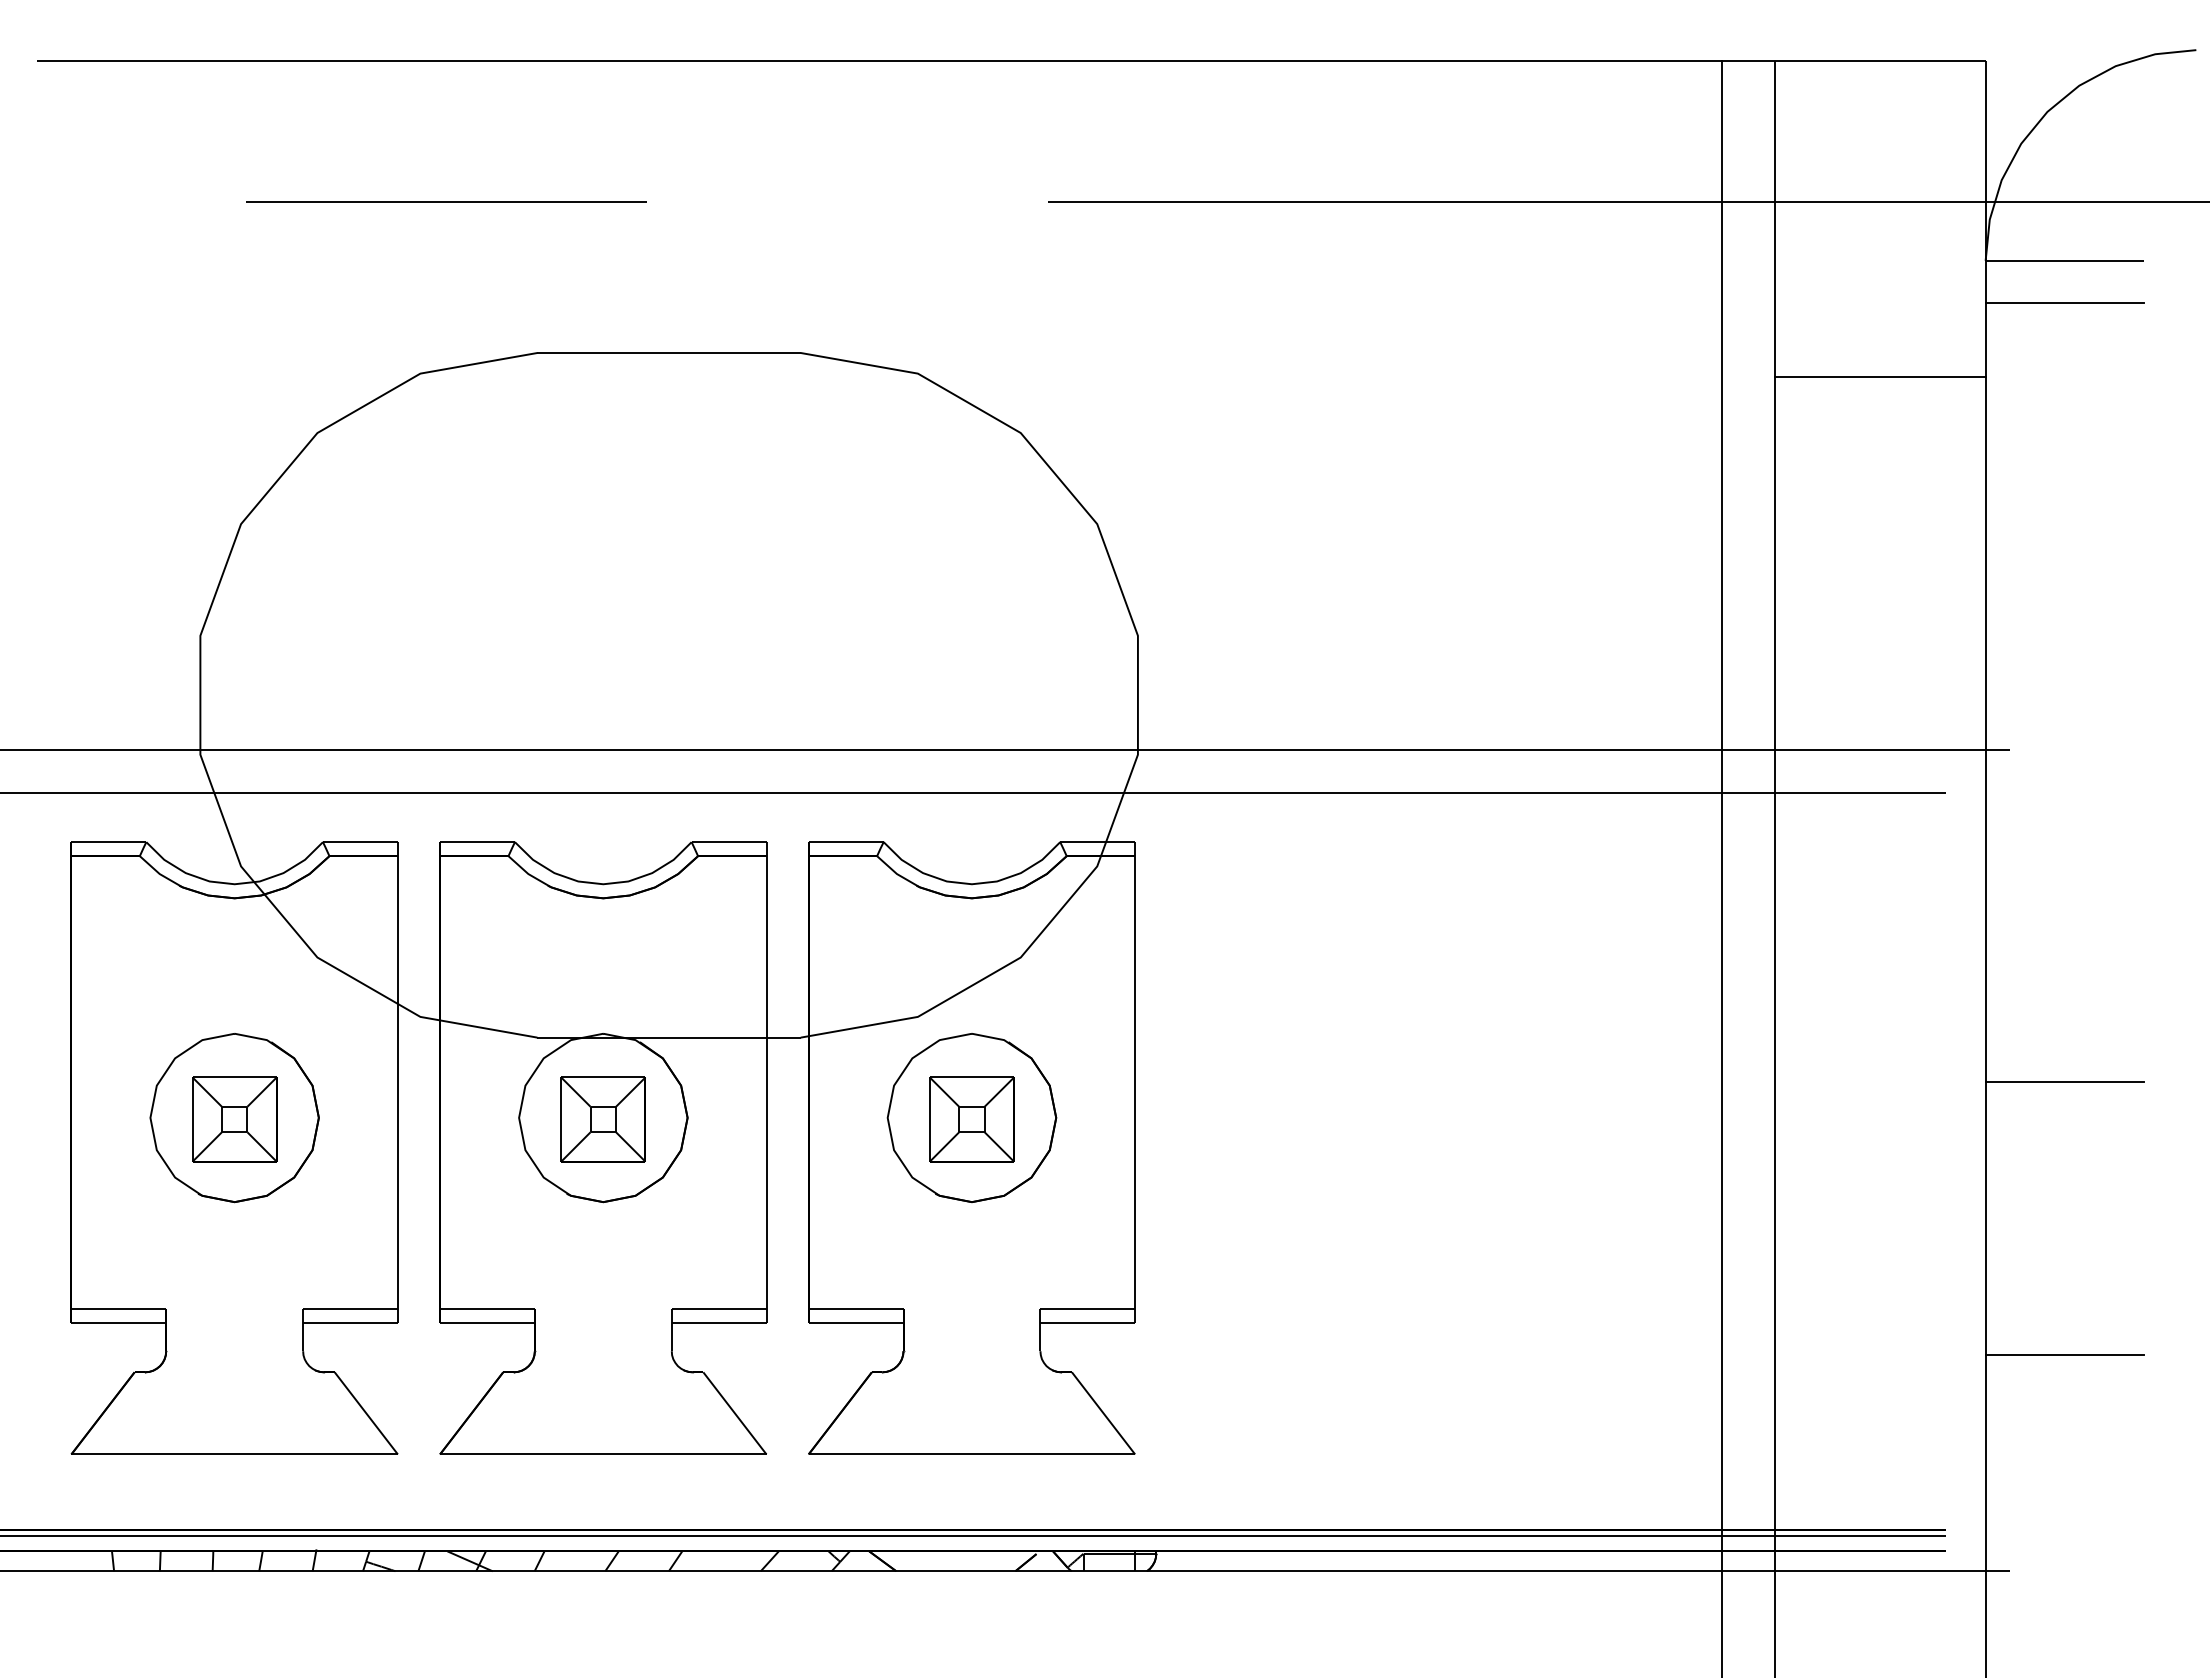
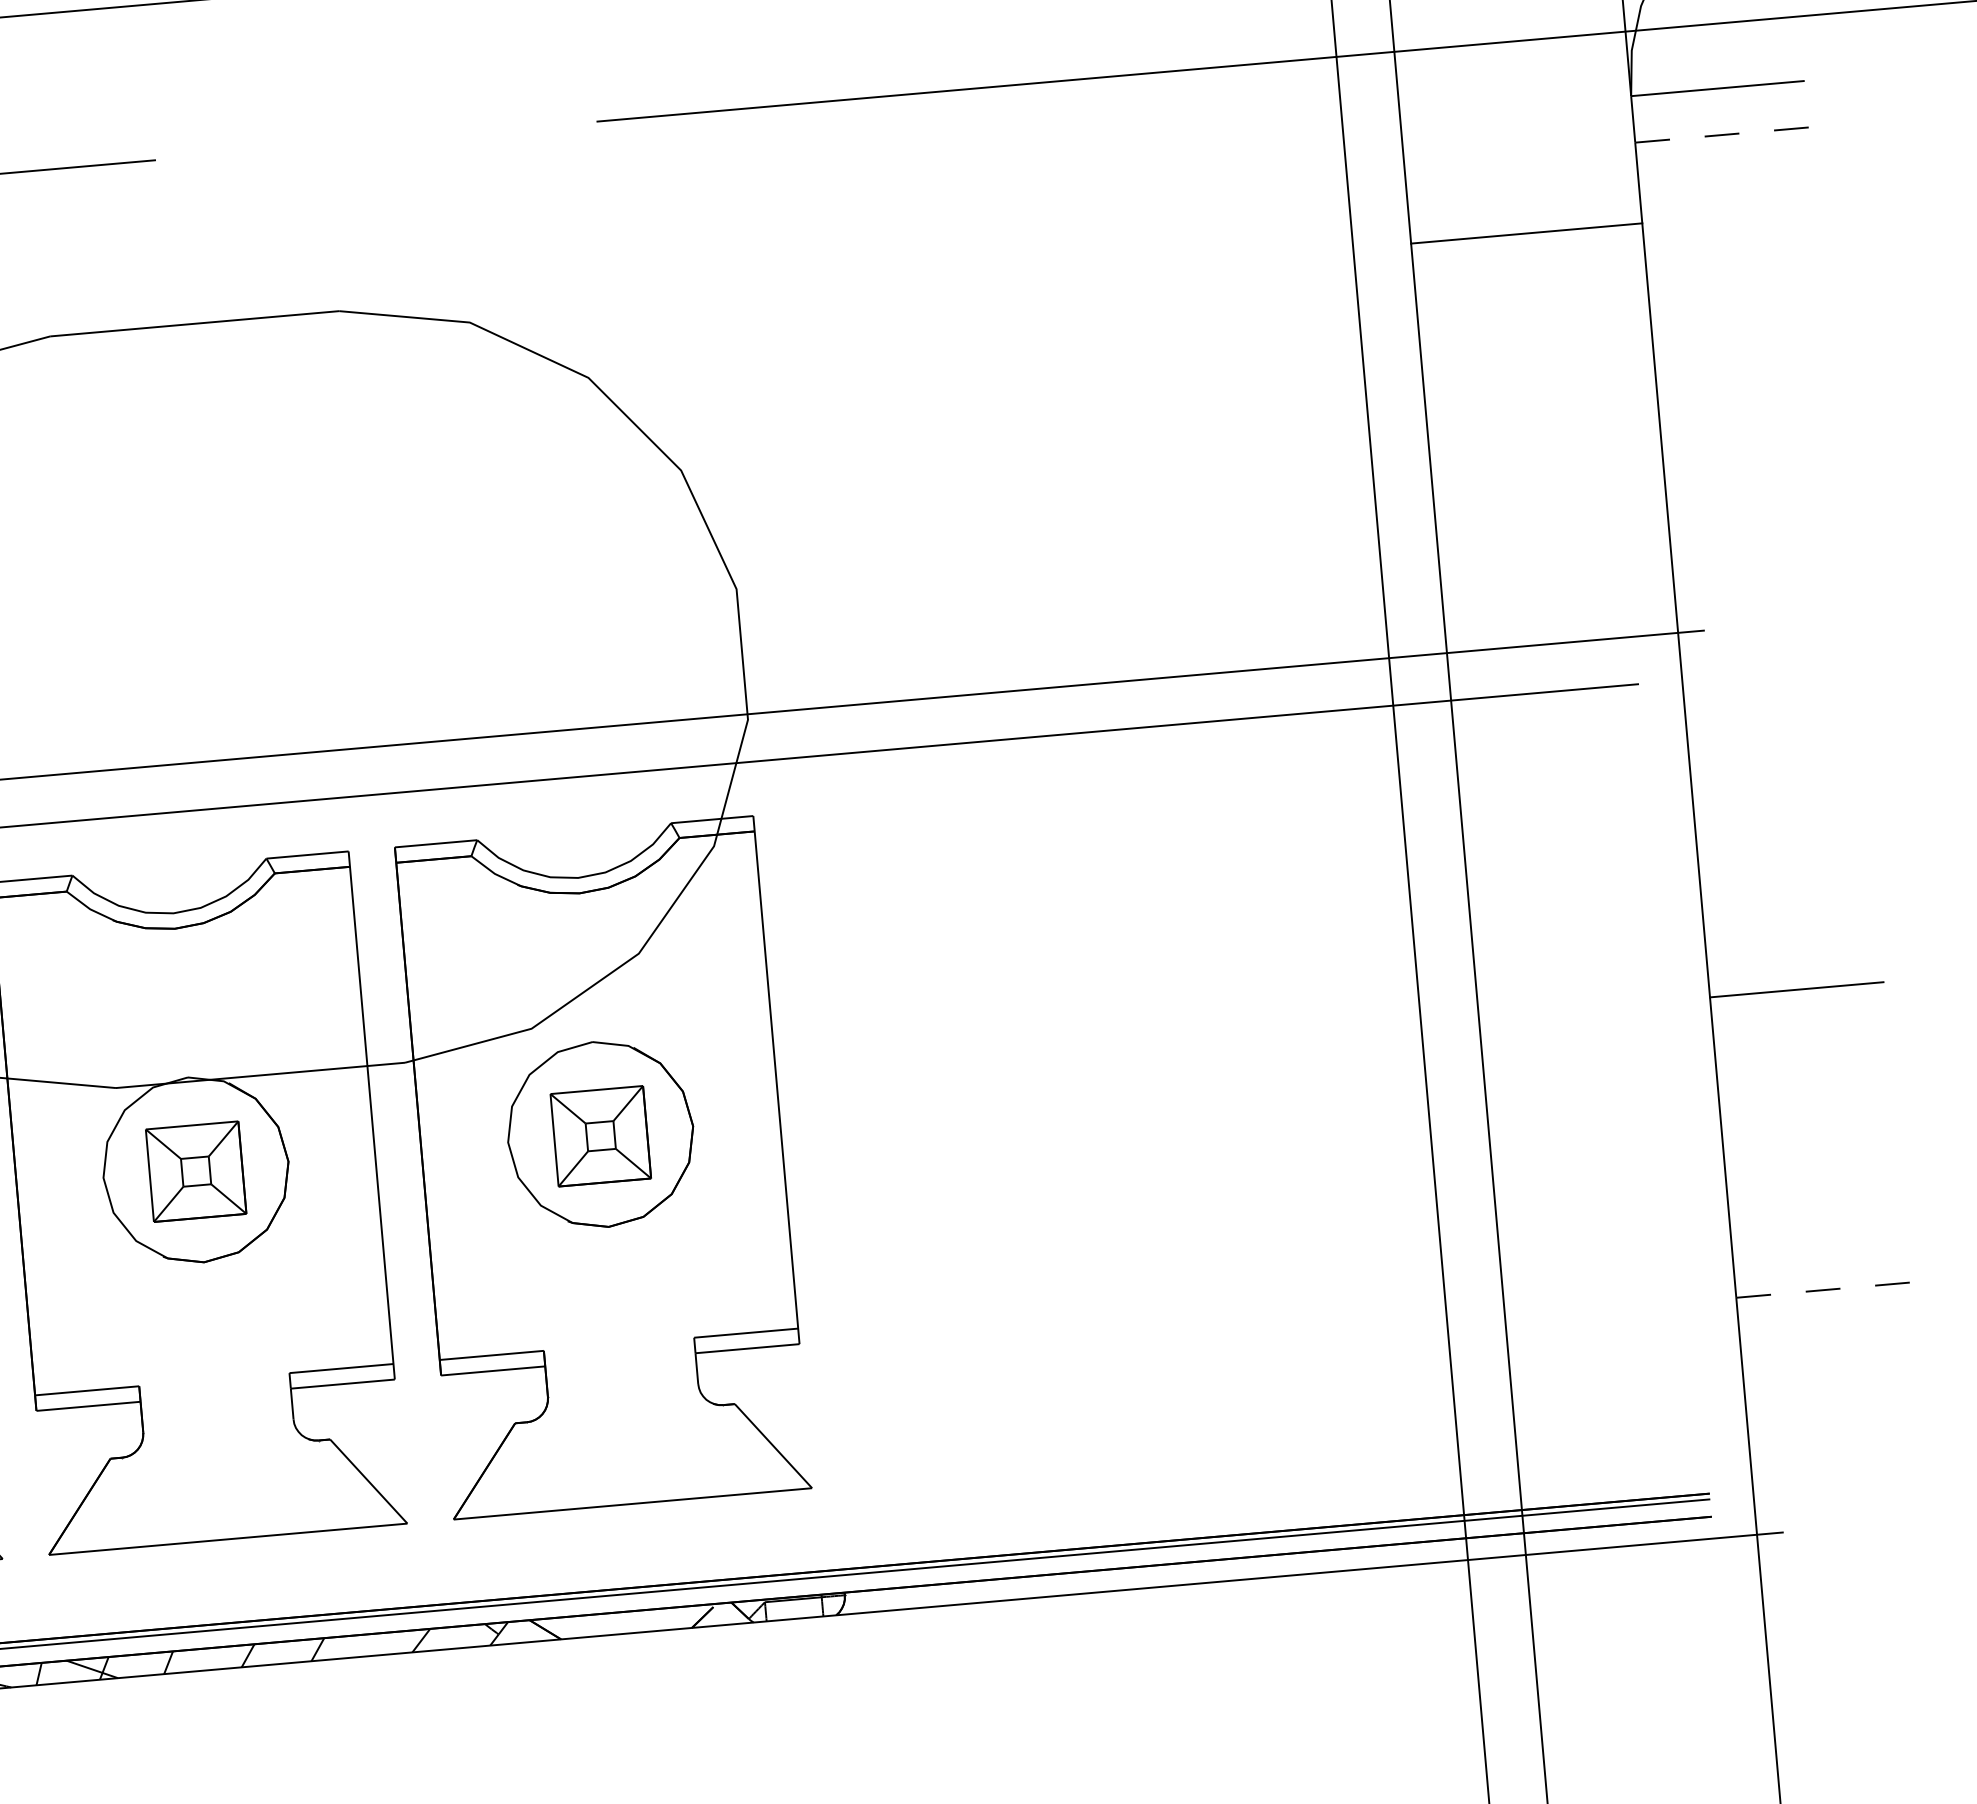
line: (2064, 303) -> (1721, 135), solid -> dashed
line: (2064, 1355) -> (1822, 1290), solid -> dashed

